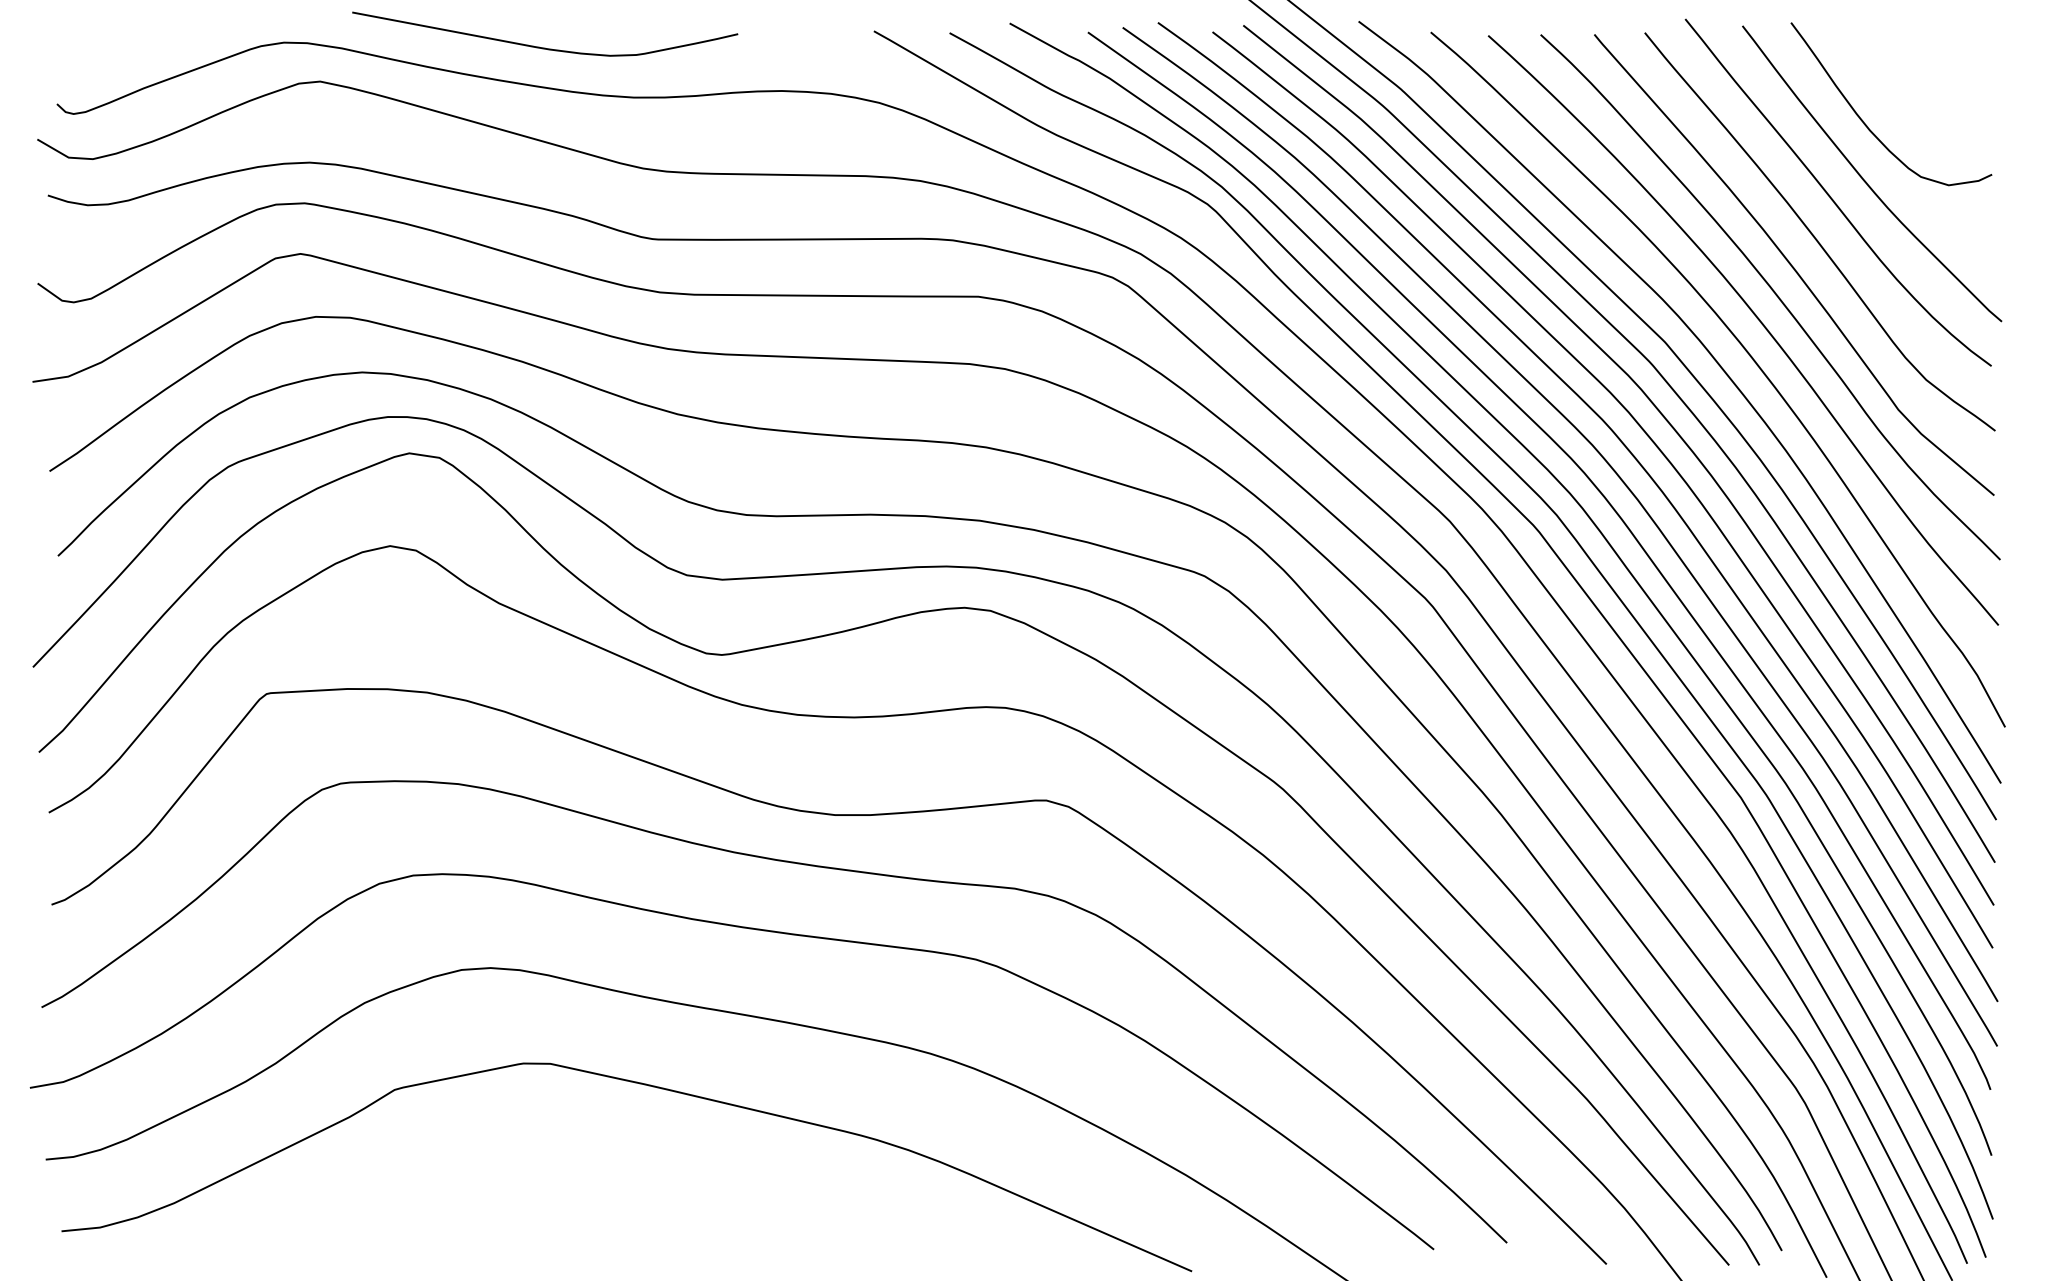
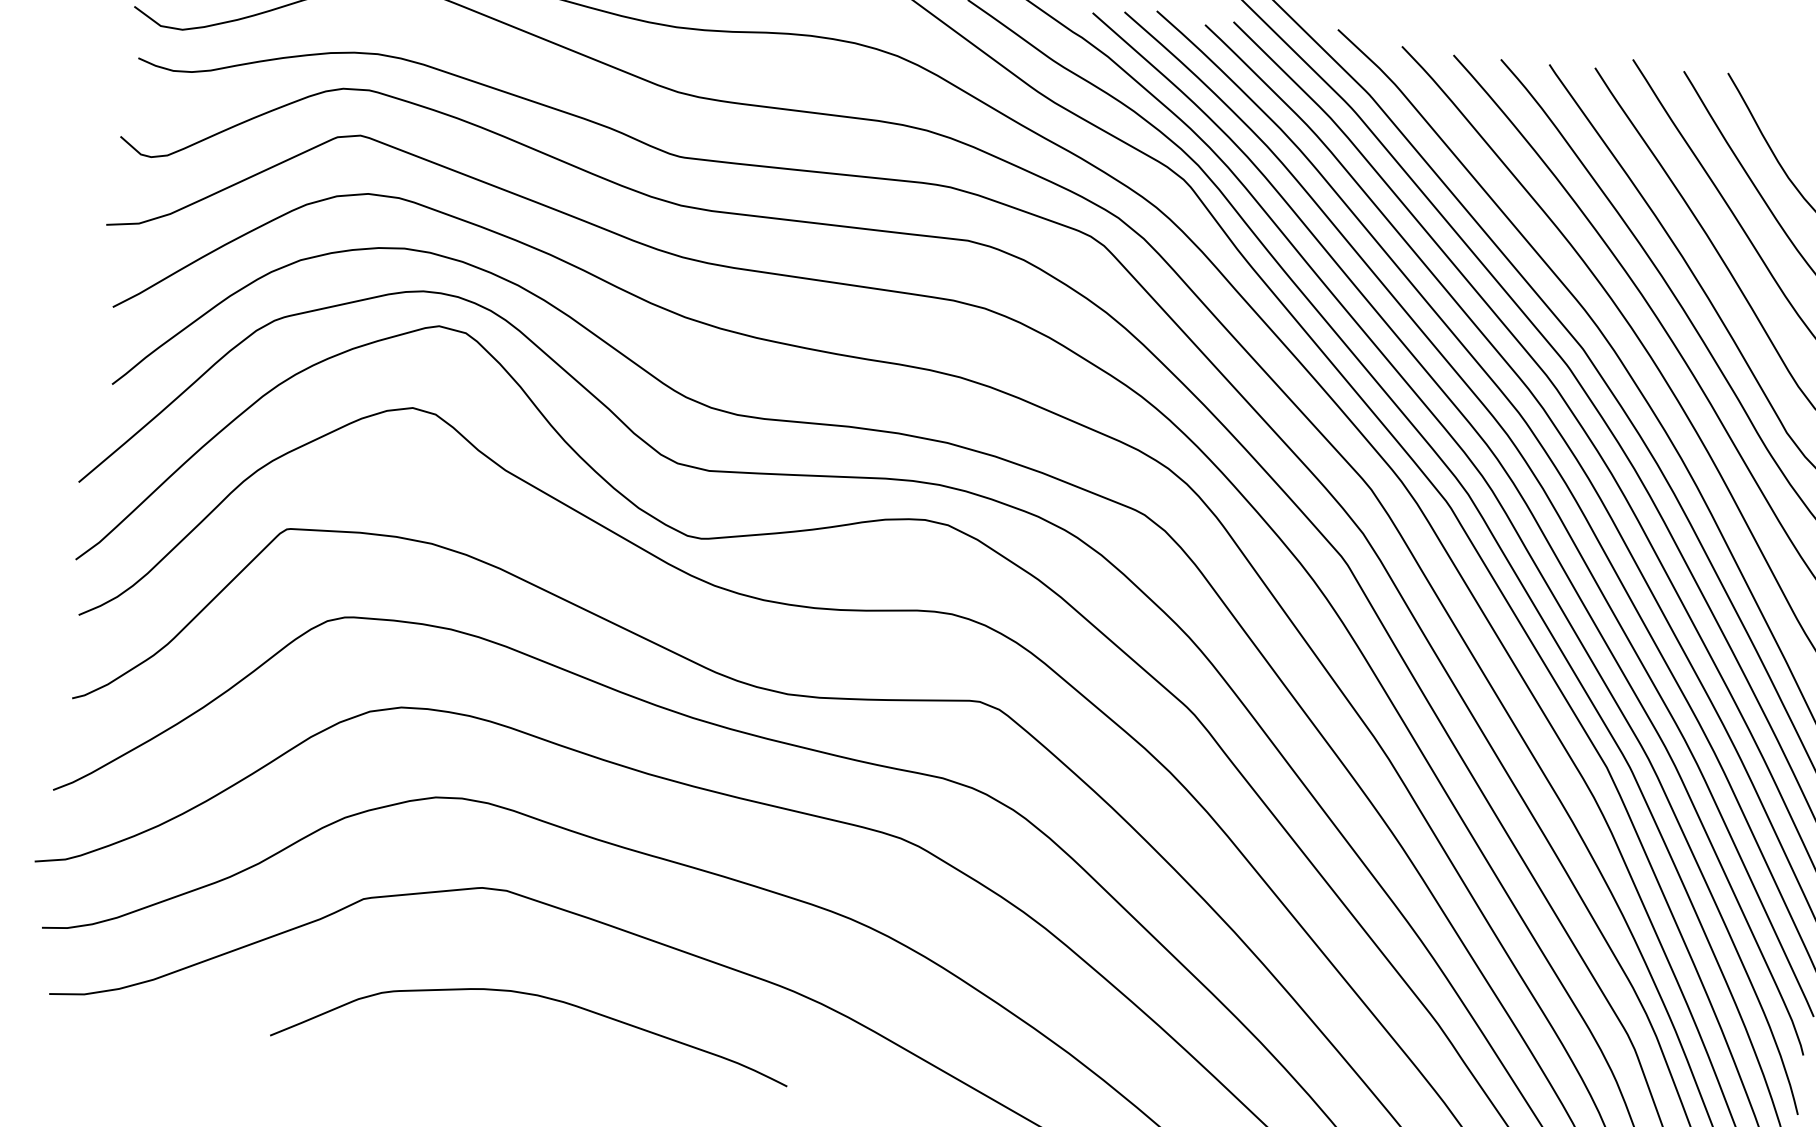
curve: (600, 1176) -> (540, 997), added

